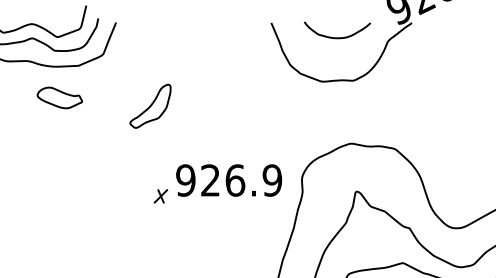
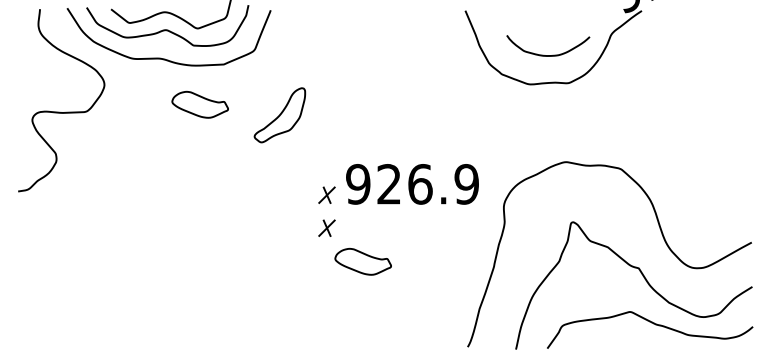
curve: (337, 37) -> (548, 55), moved
part: (150, 106) -> (279, 115), moved
part: (160, 169) -> (326, 194), added
text: (229, 180) -> (412, 184), moved
part: (189, 222) -> (362, 261), added

